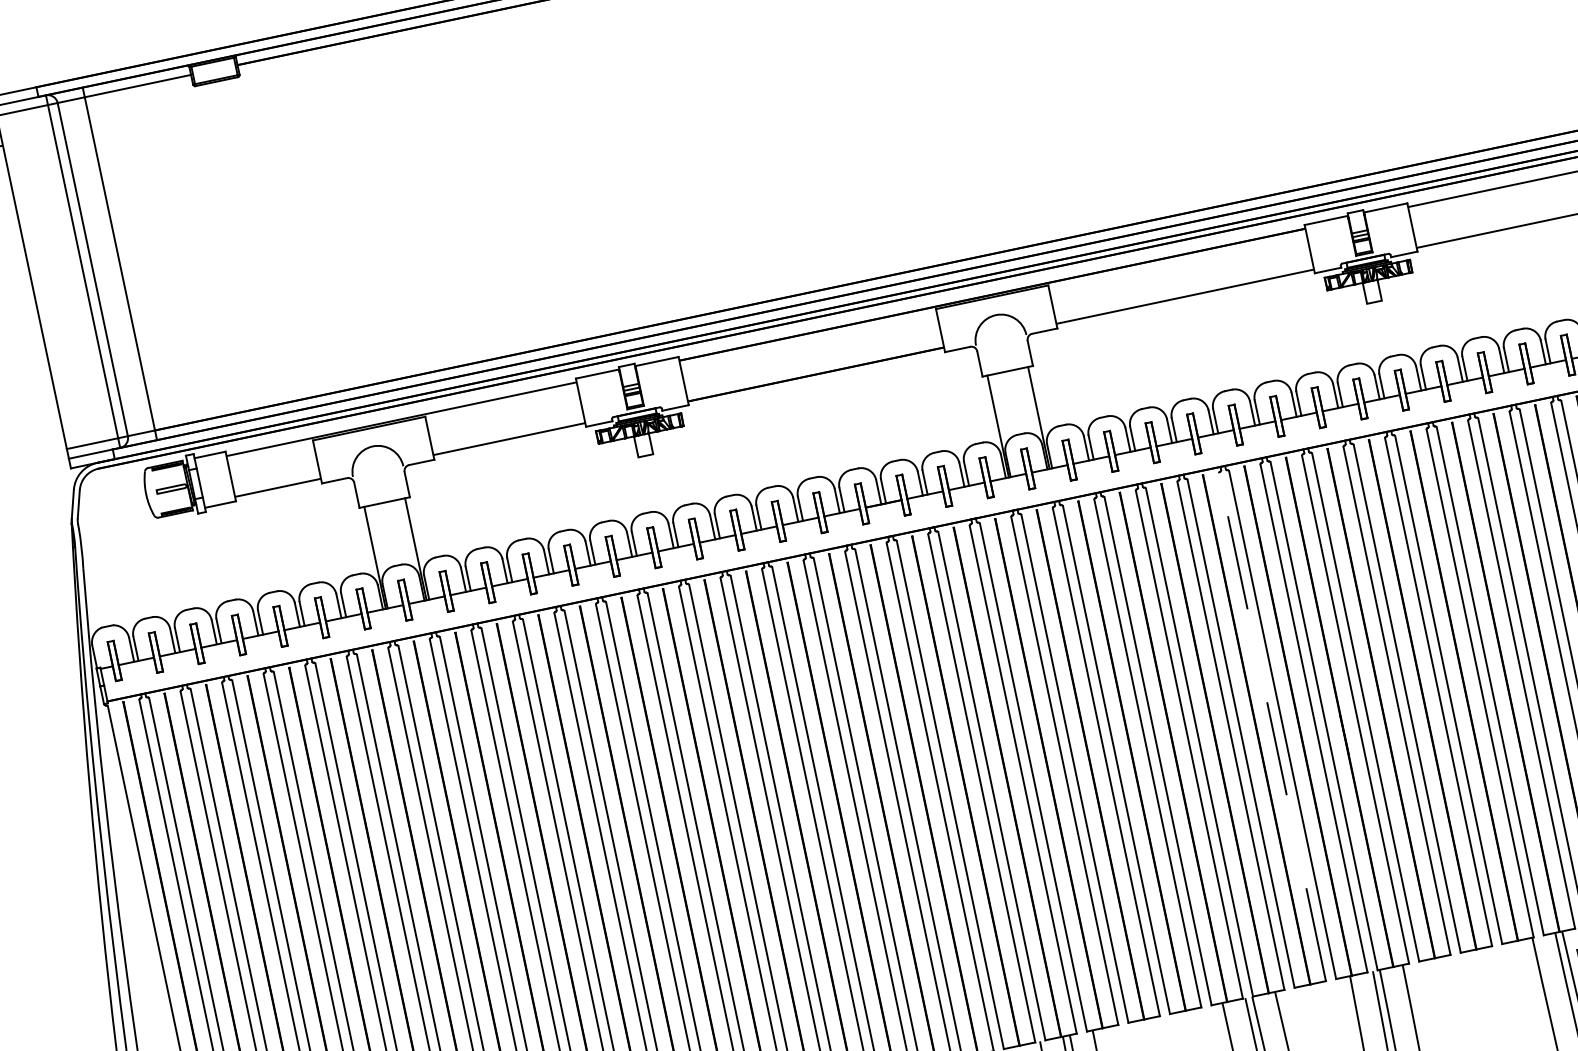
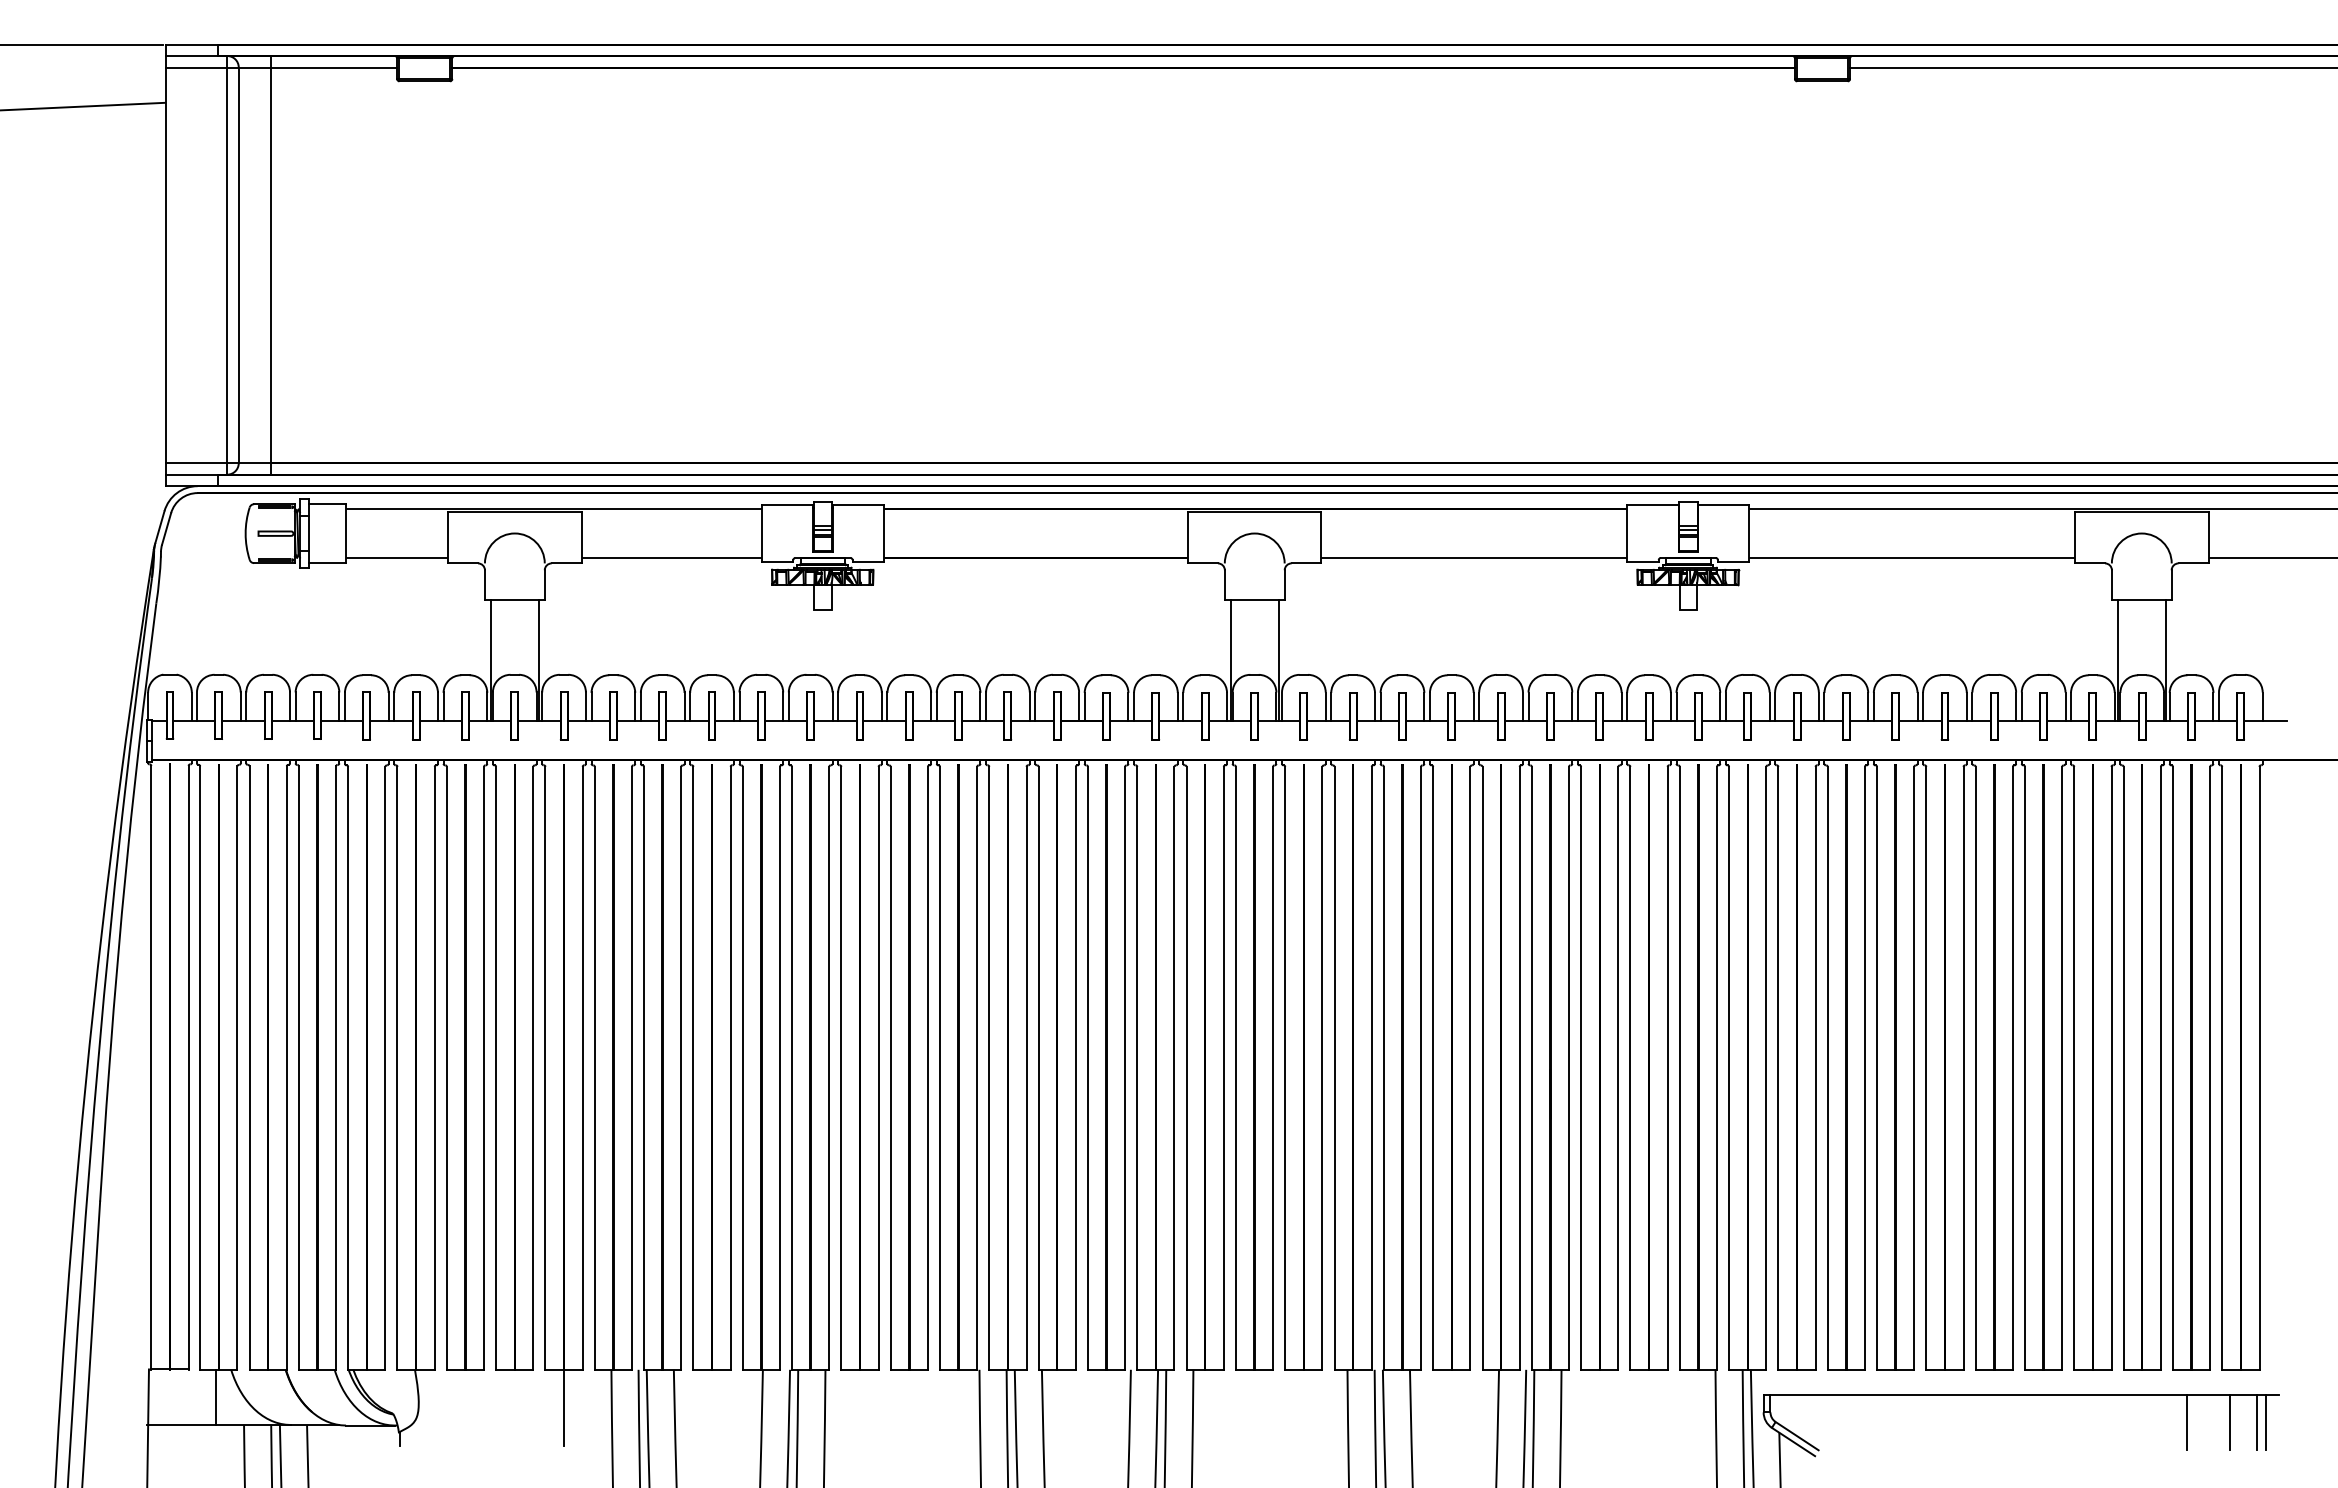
line: (1272, 727) -> (1470, 1068), dashed -> solid

